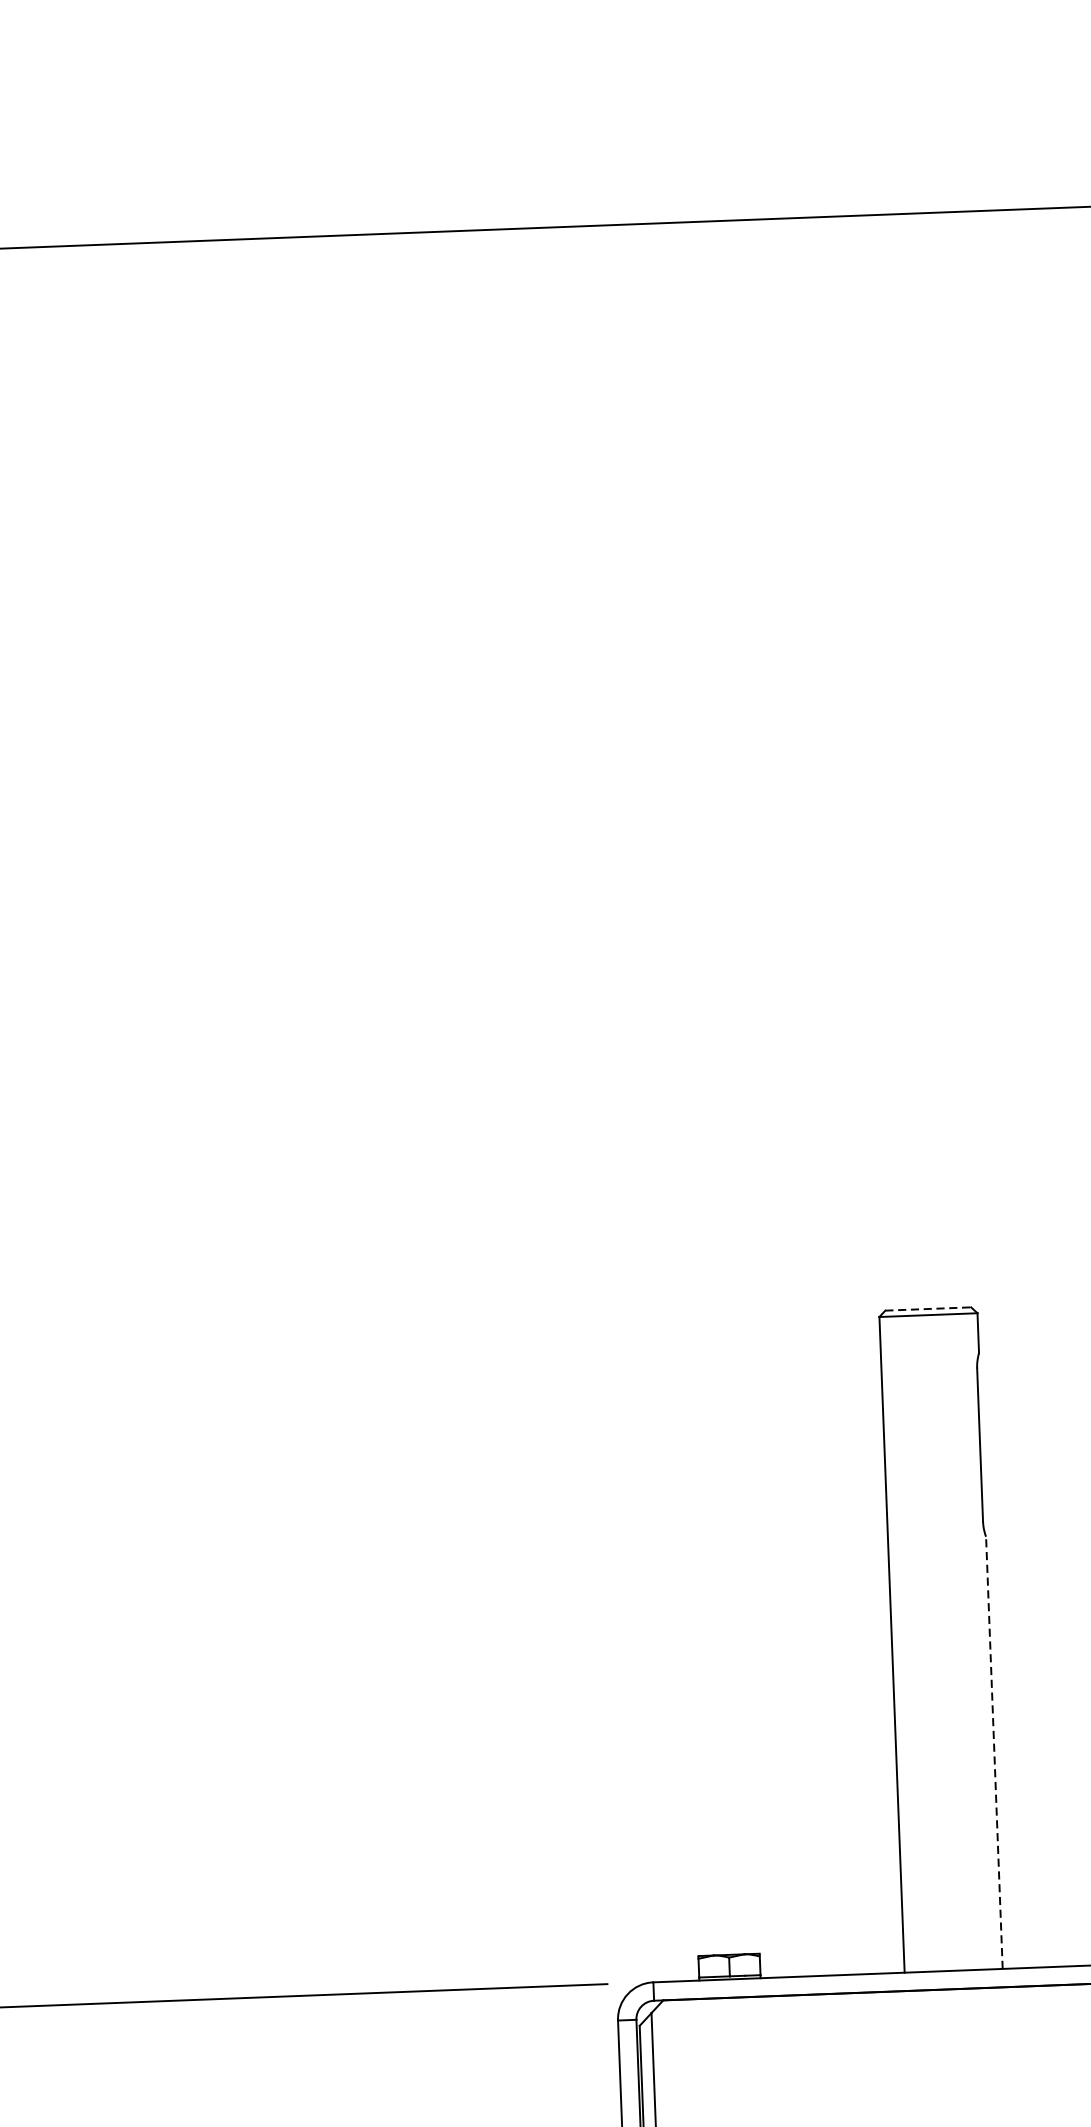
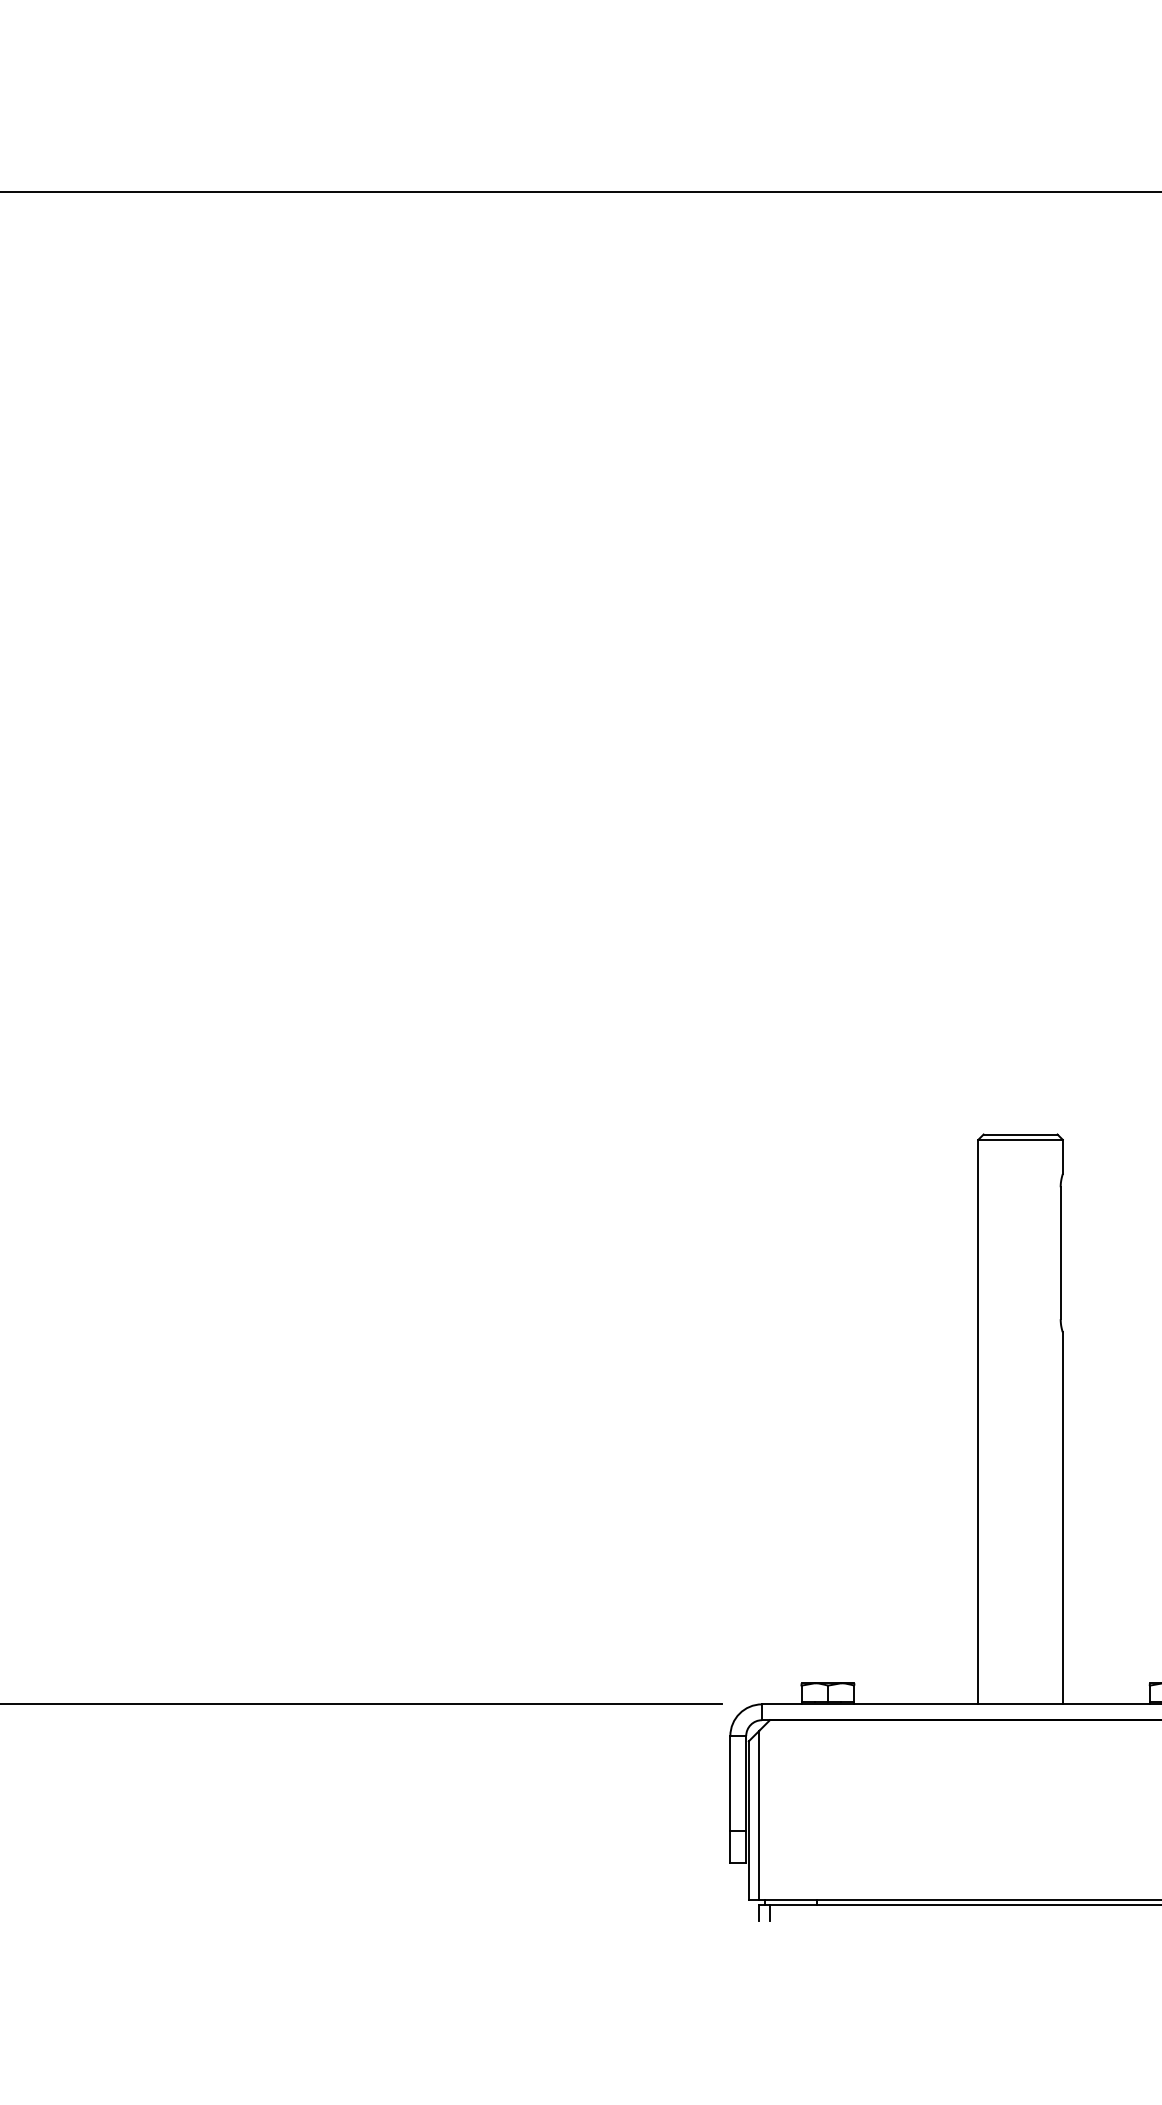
line: (928, 1308) -> (1020, 1134), dashed -> solid
line: (994, 1751) -> (1062, 1517), dashed -> solid

